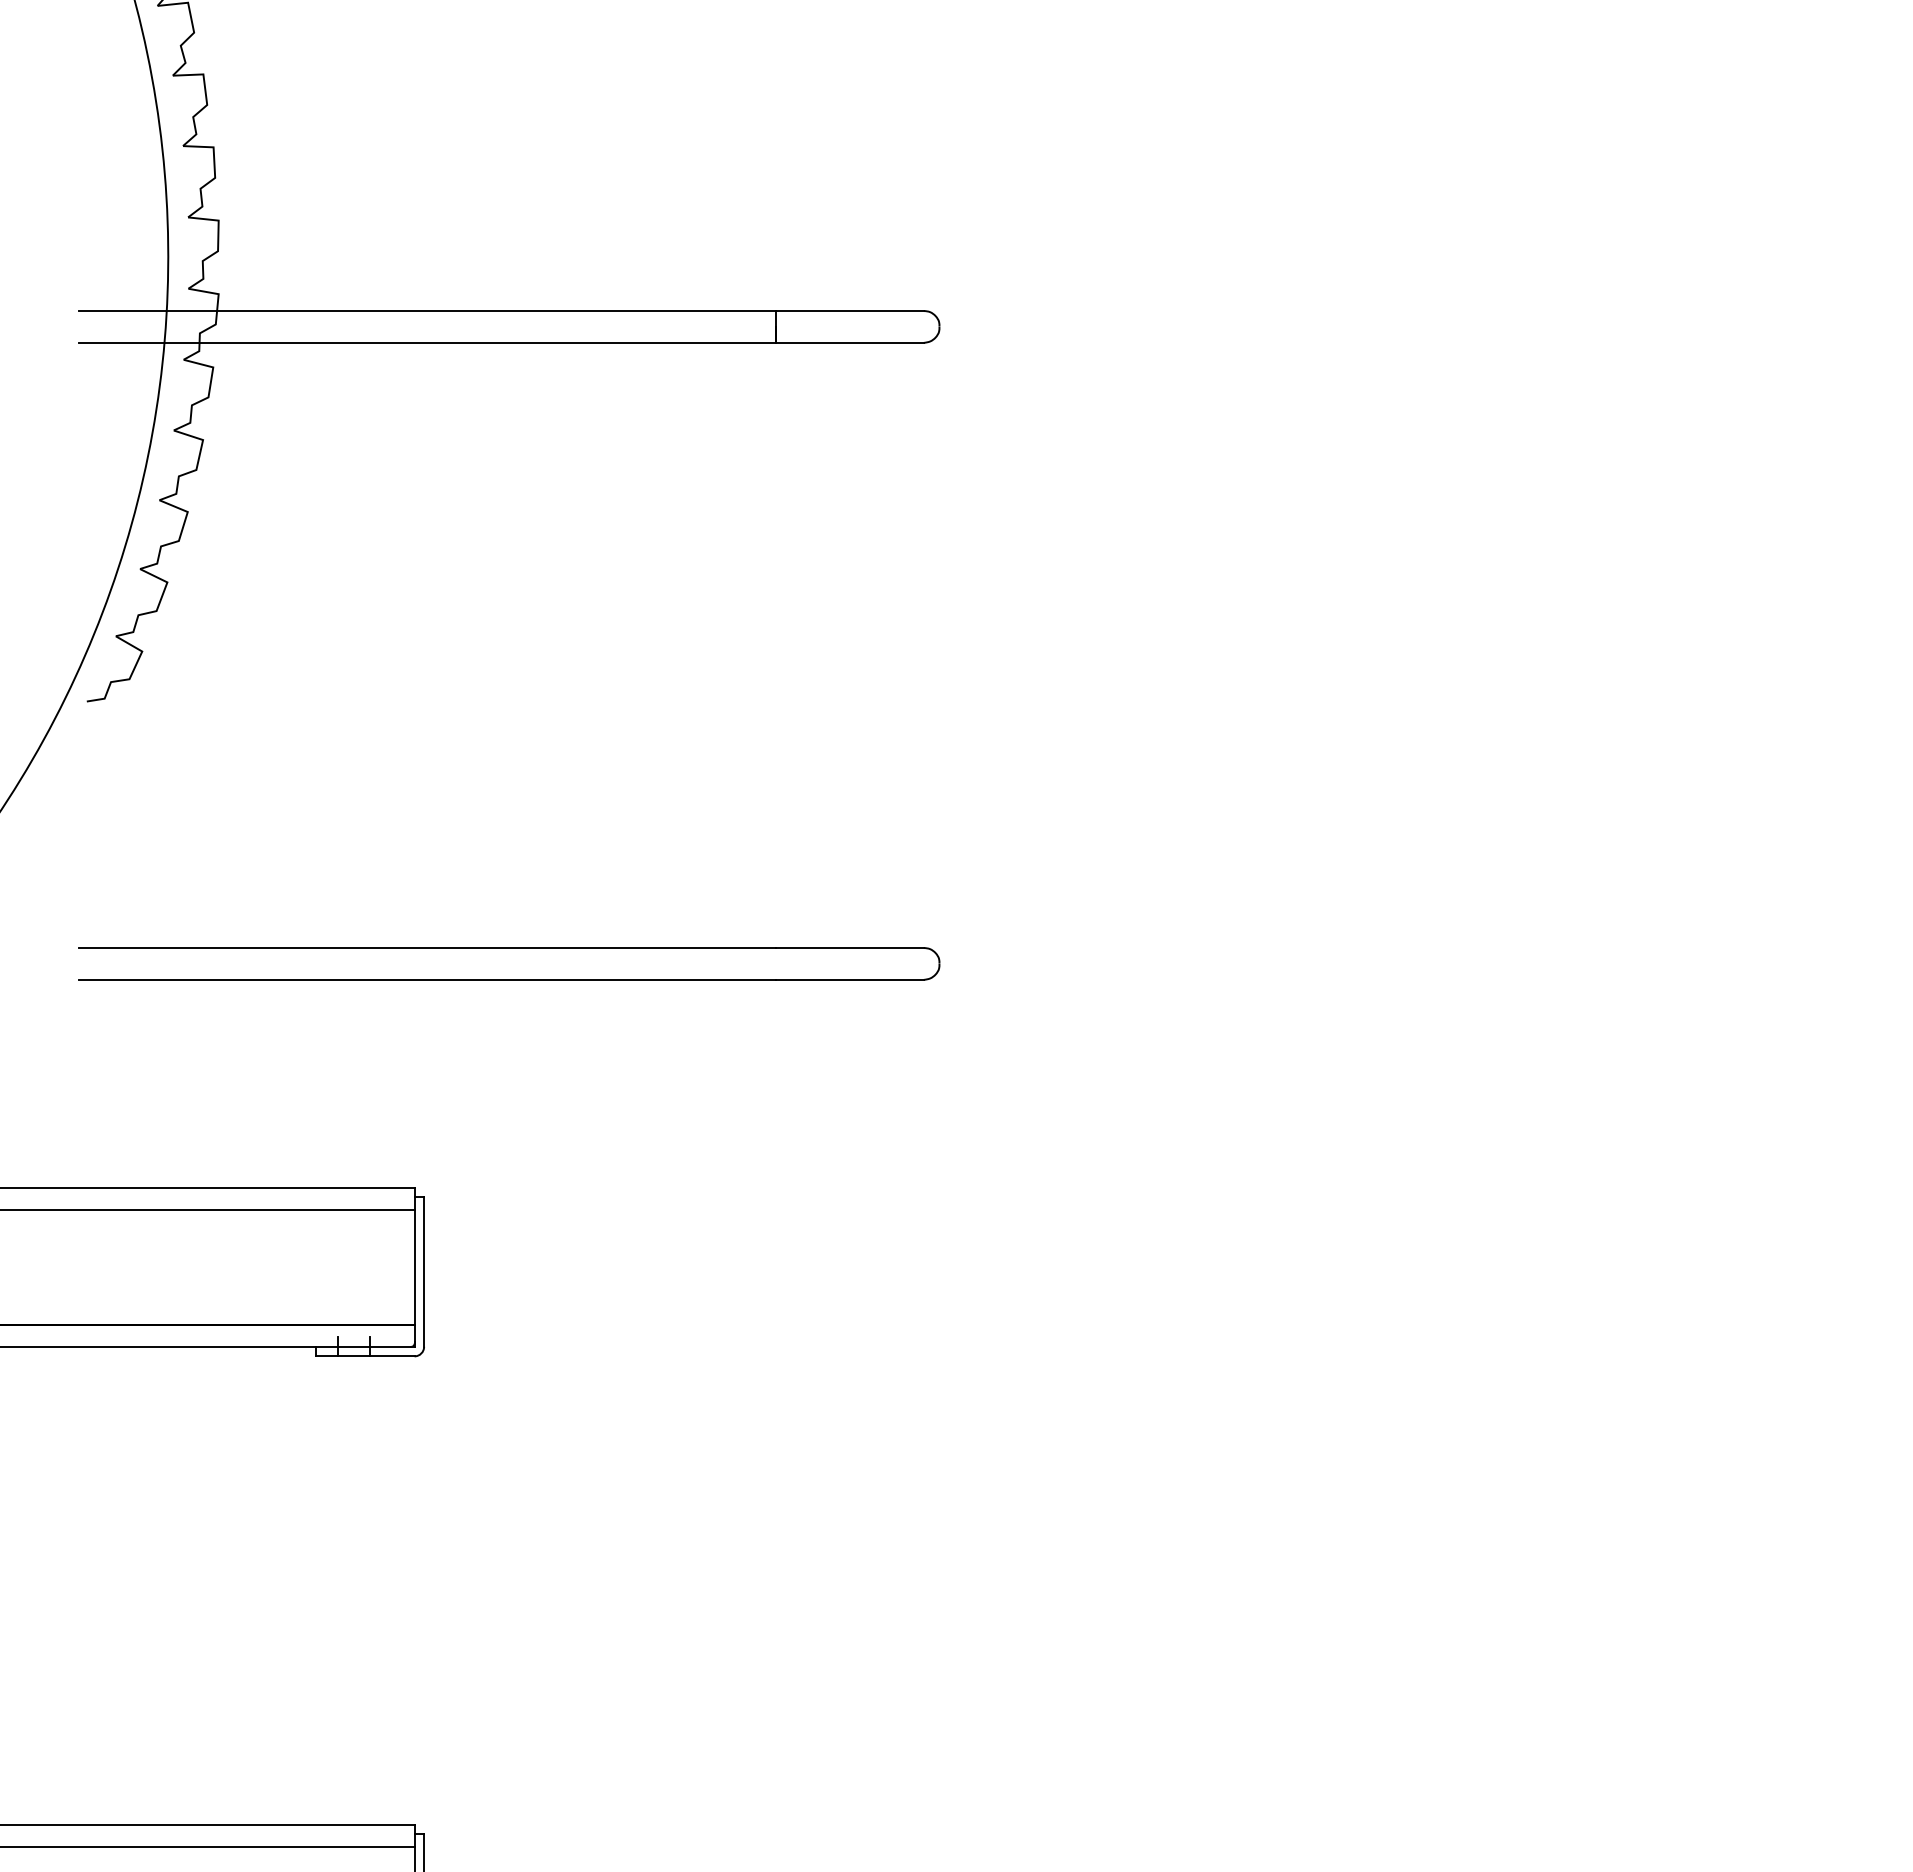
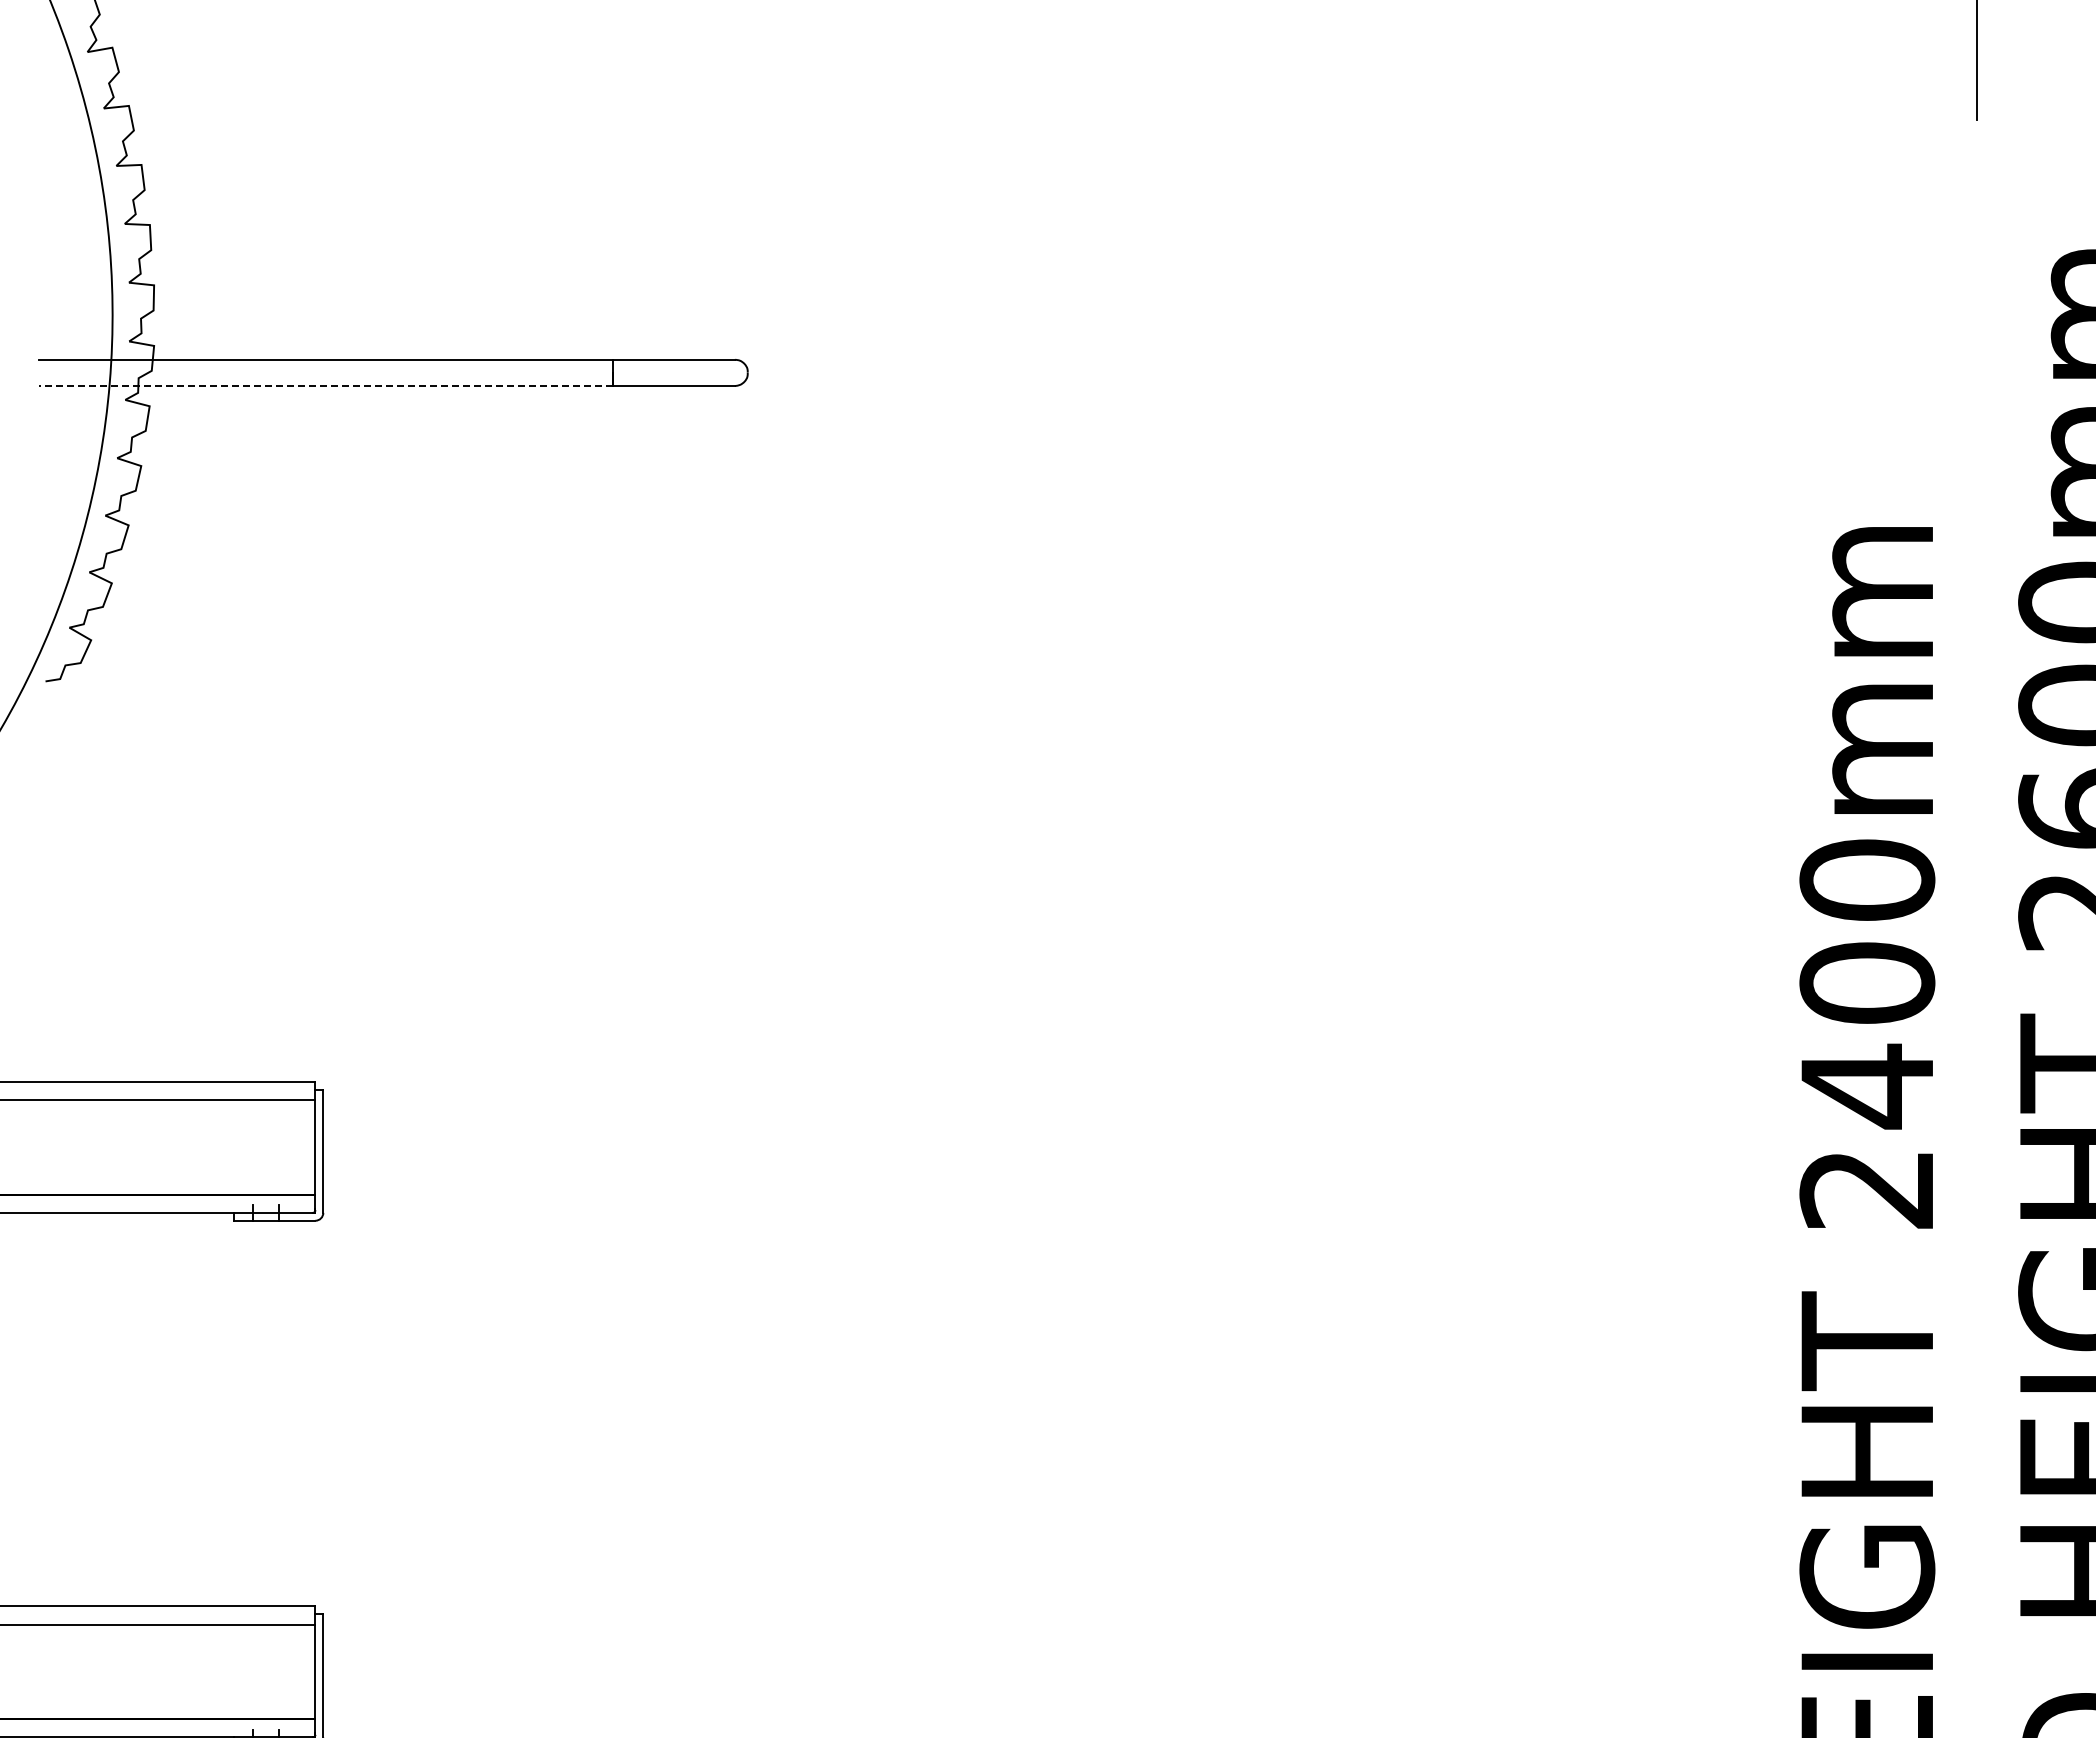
line: (426, 343) -> (325, 386), solid -> dashed
part: (509, 948) -> (393, 884), removed

